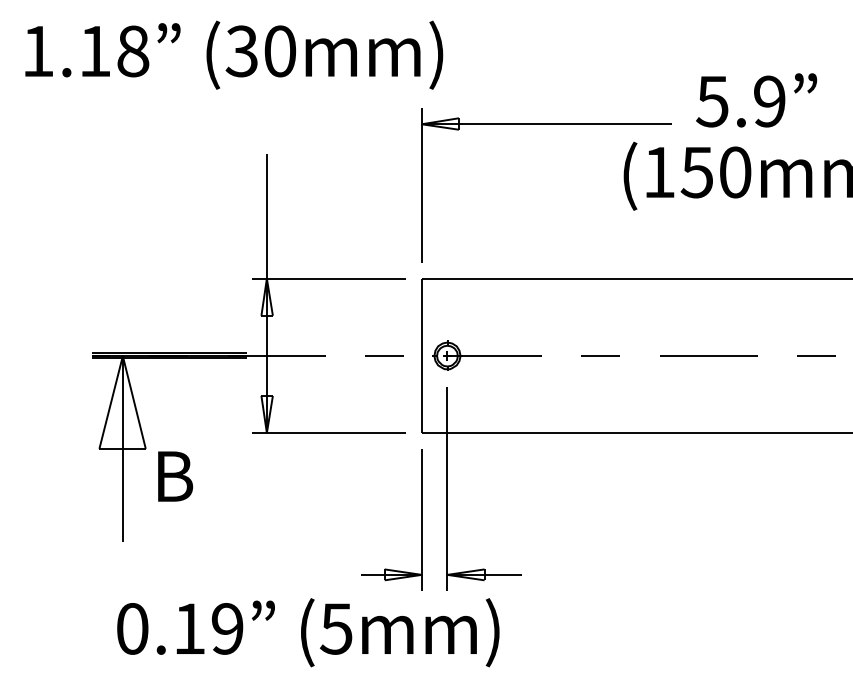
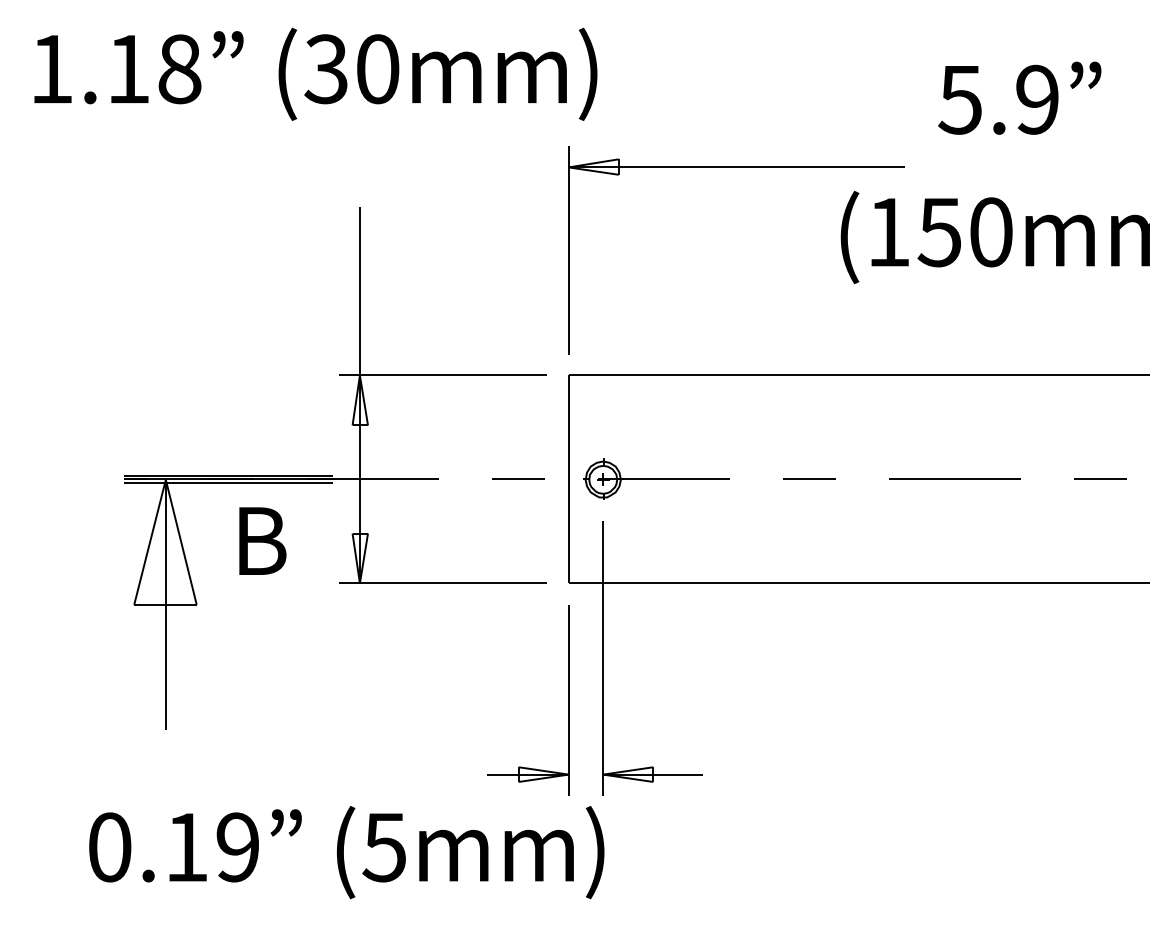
text: (756, 99) -> (1019, 97), moved
text: (175, 476) -> (262, 540), moved
text: (308, 632) -> (346, 852), moved

